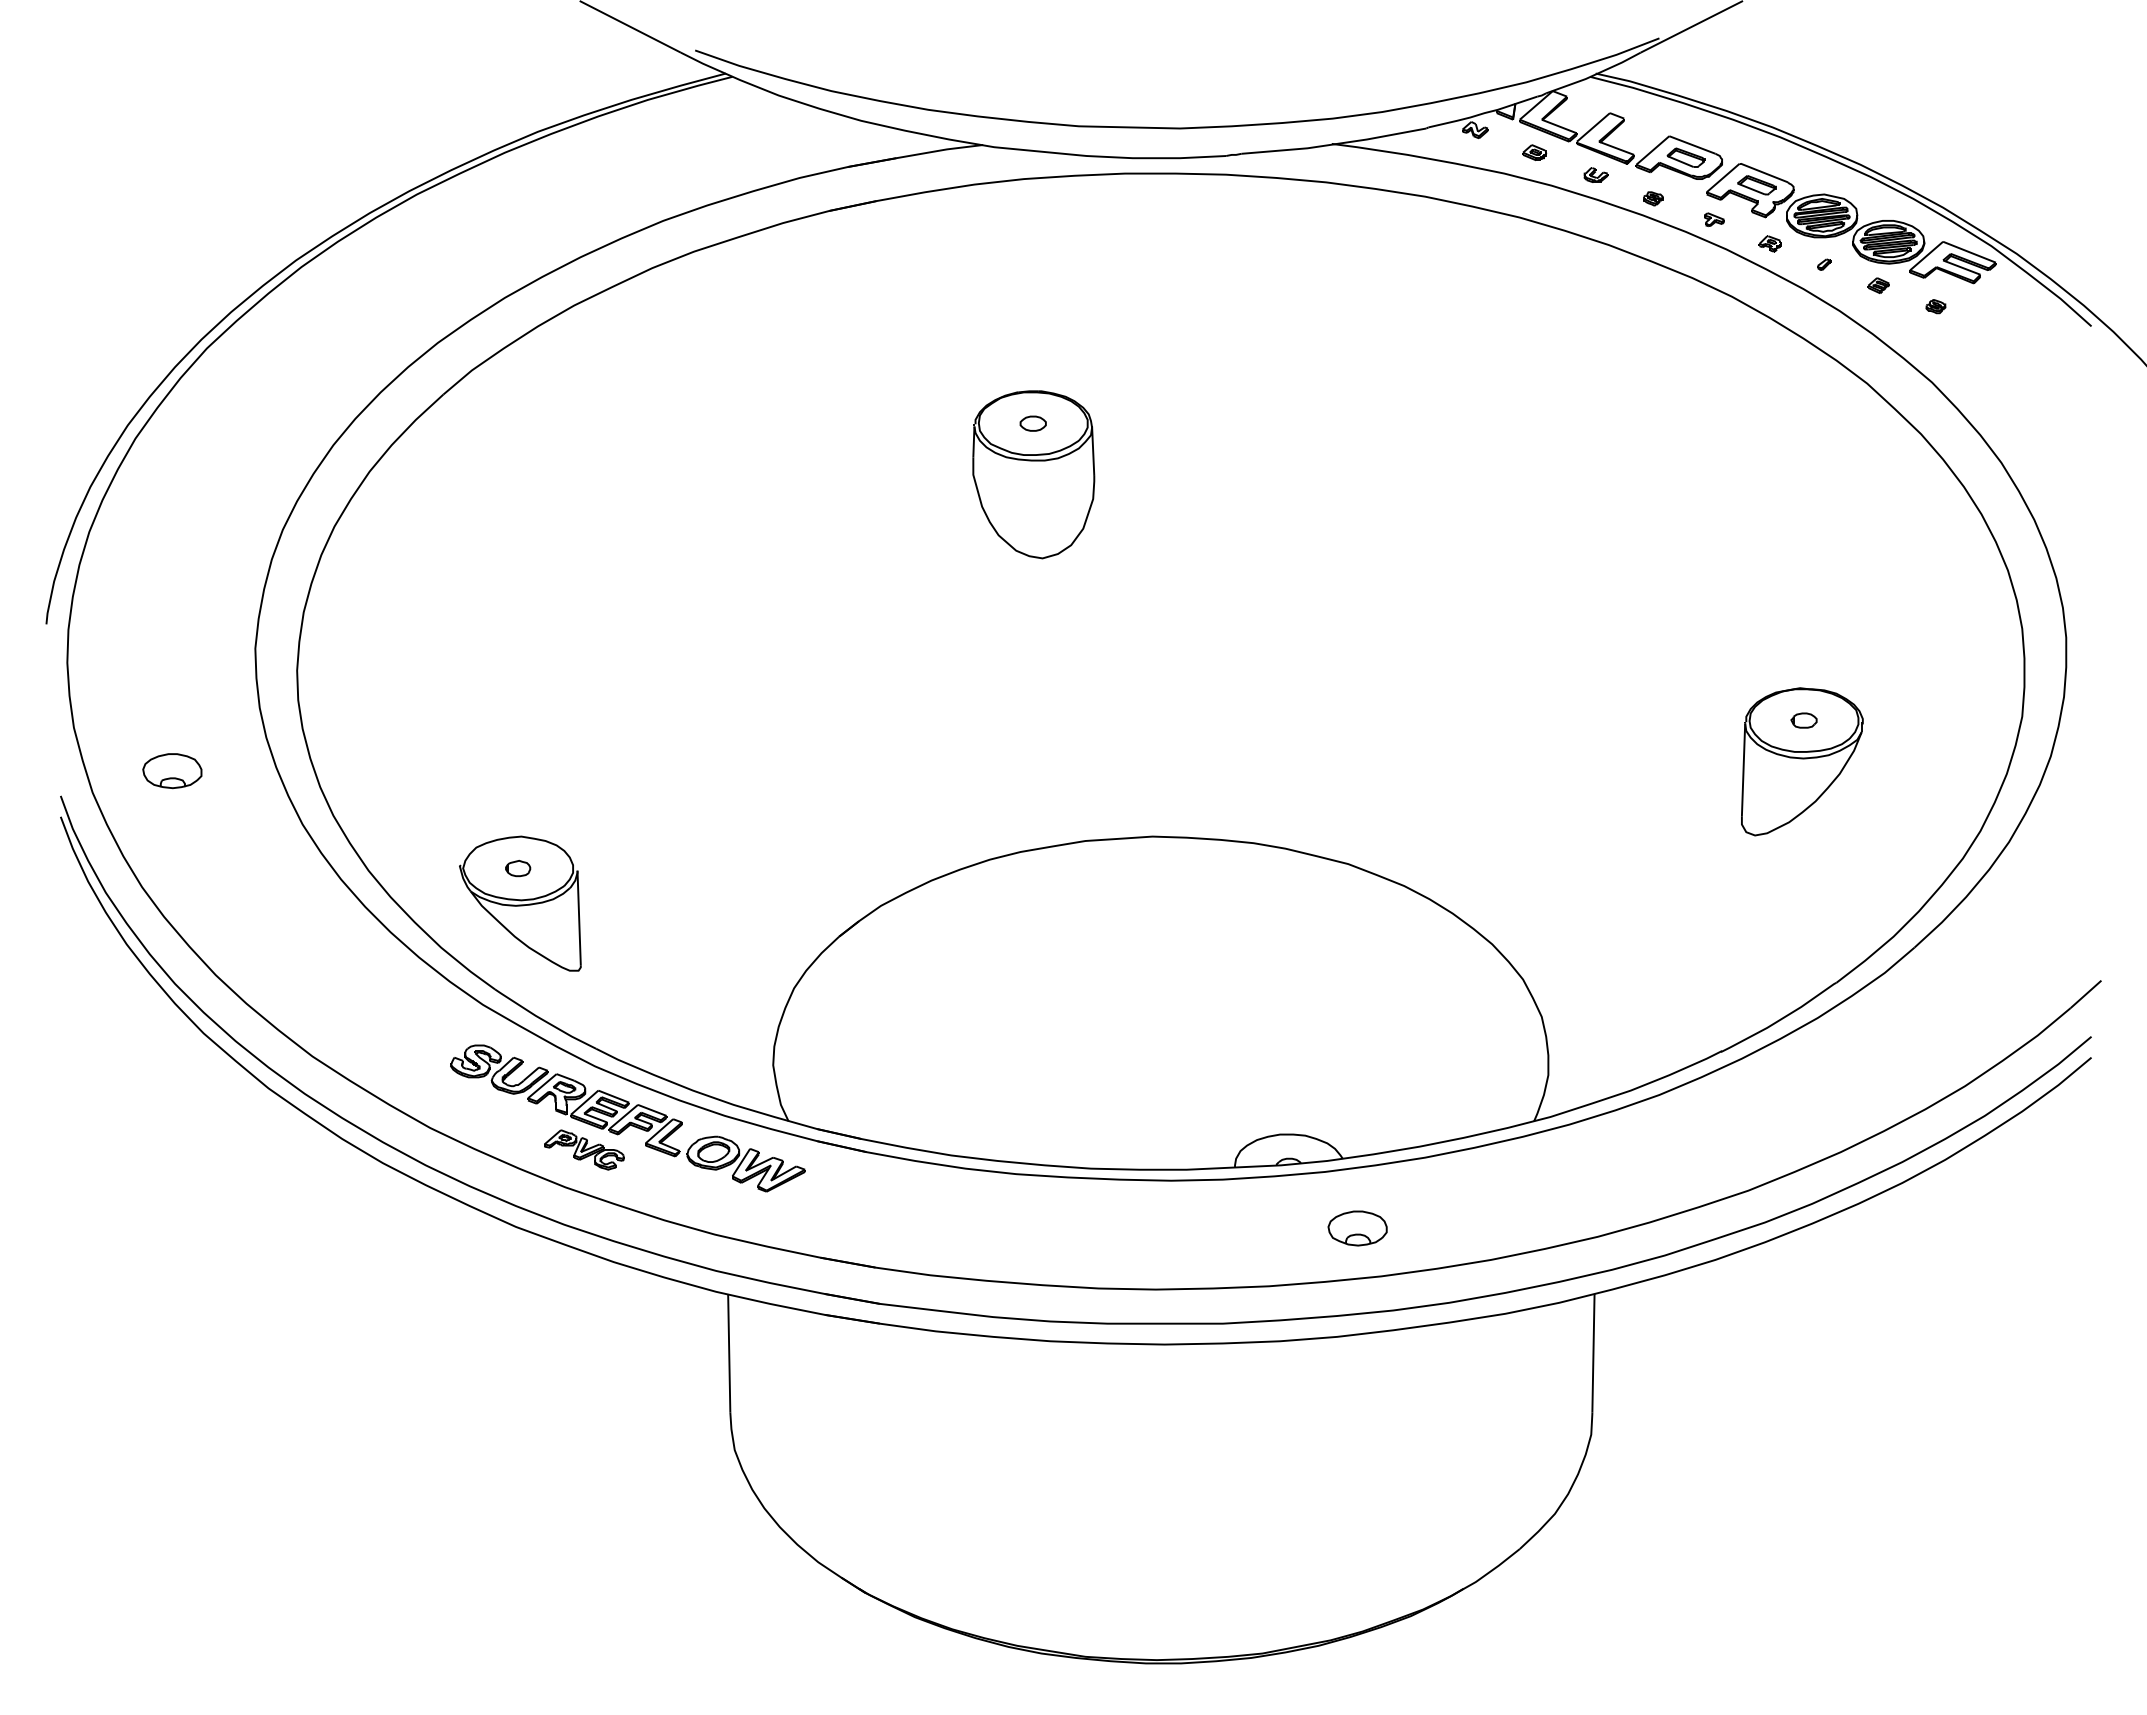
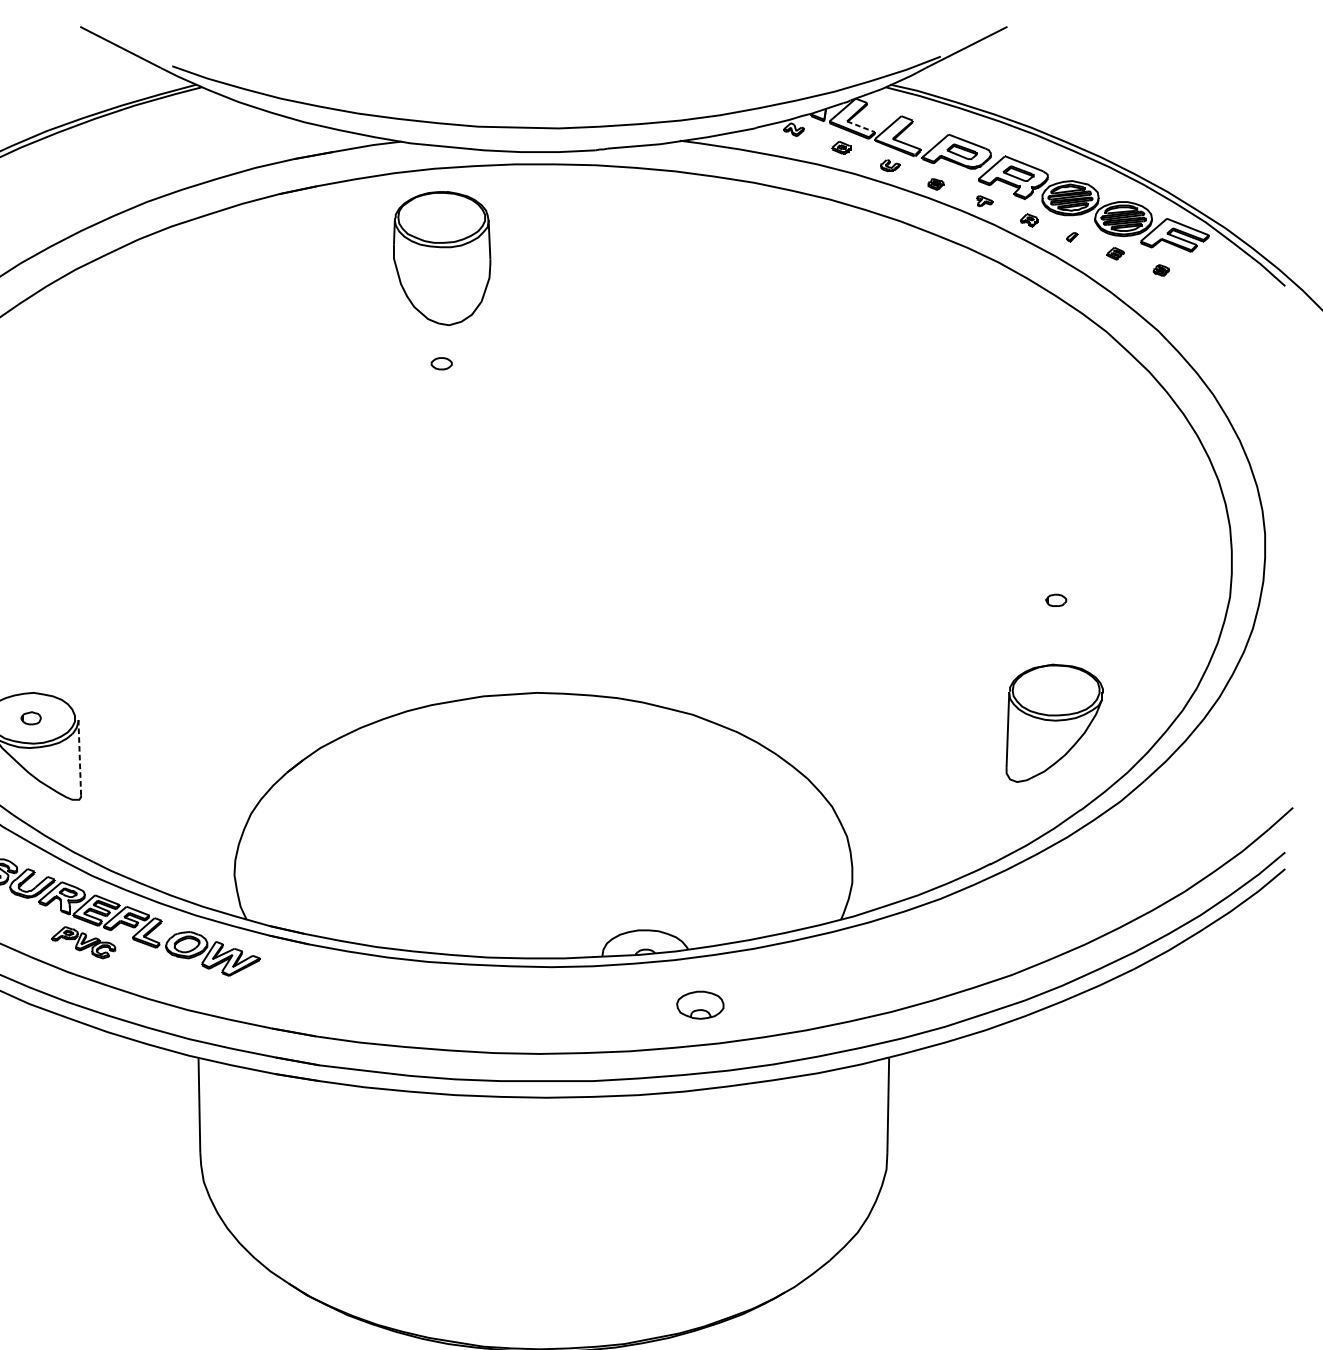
line: (1559, 126) -> (861, 126), solid -> dashed
part: (1033, 474) -> (441, 258), moved
part: (1802, 761) -> (1054, 723), moved
line: (579, 917) -> (80, 757), solid -> dashed

